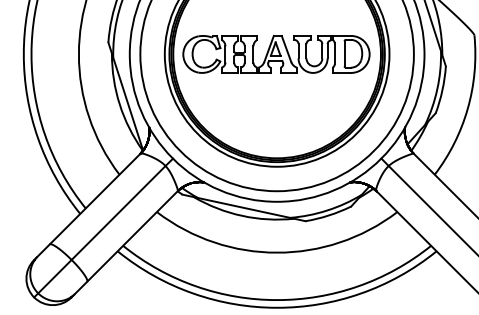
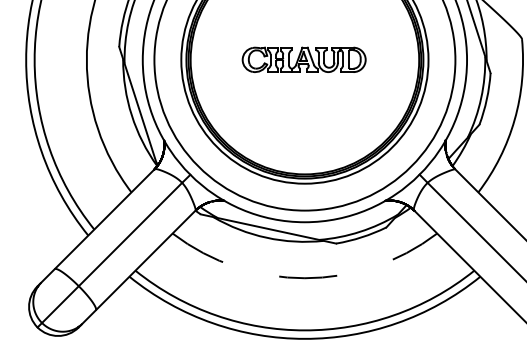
part: (276, 53) -> (304, 59), size x0.6
arc: (277, 252) -> (305, 278), solid -> dashed

